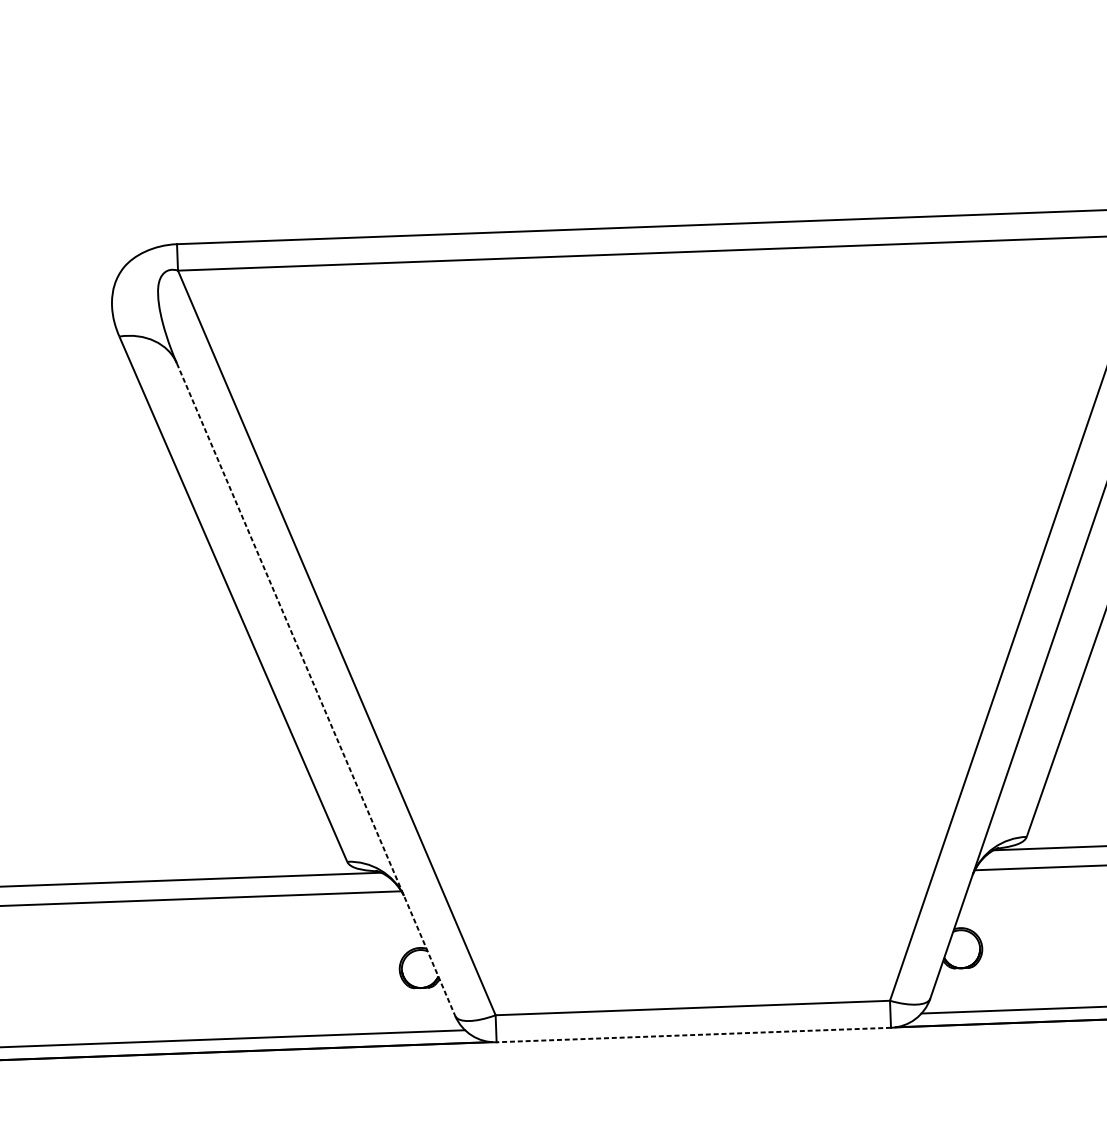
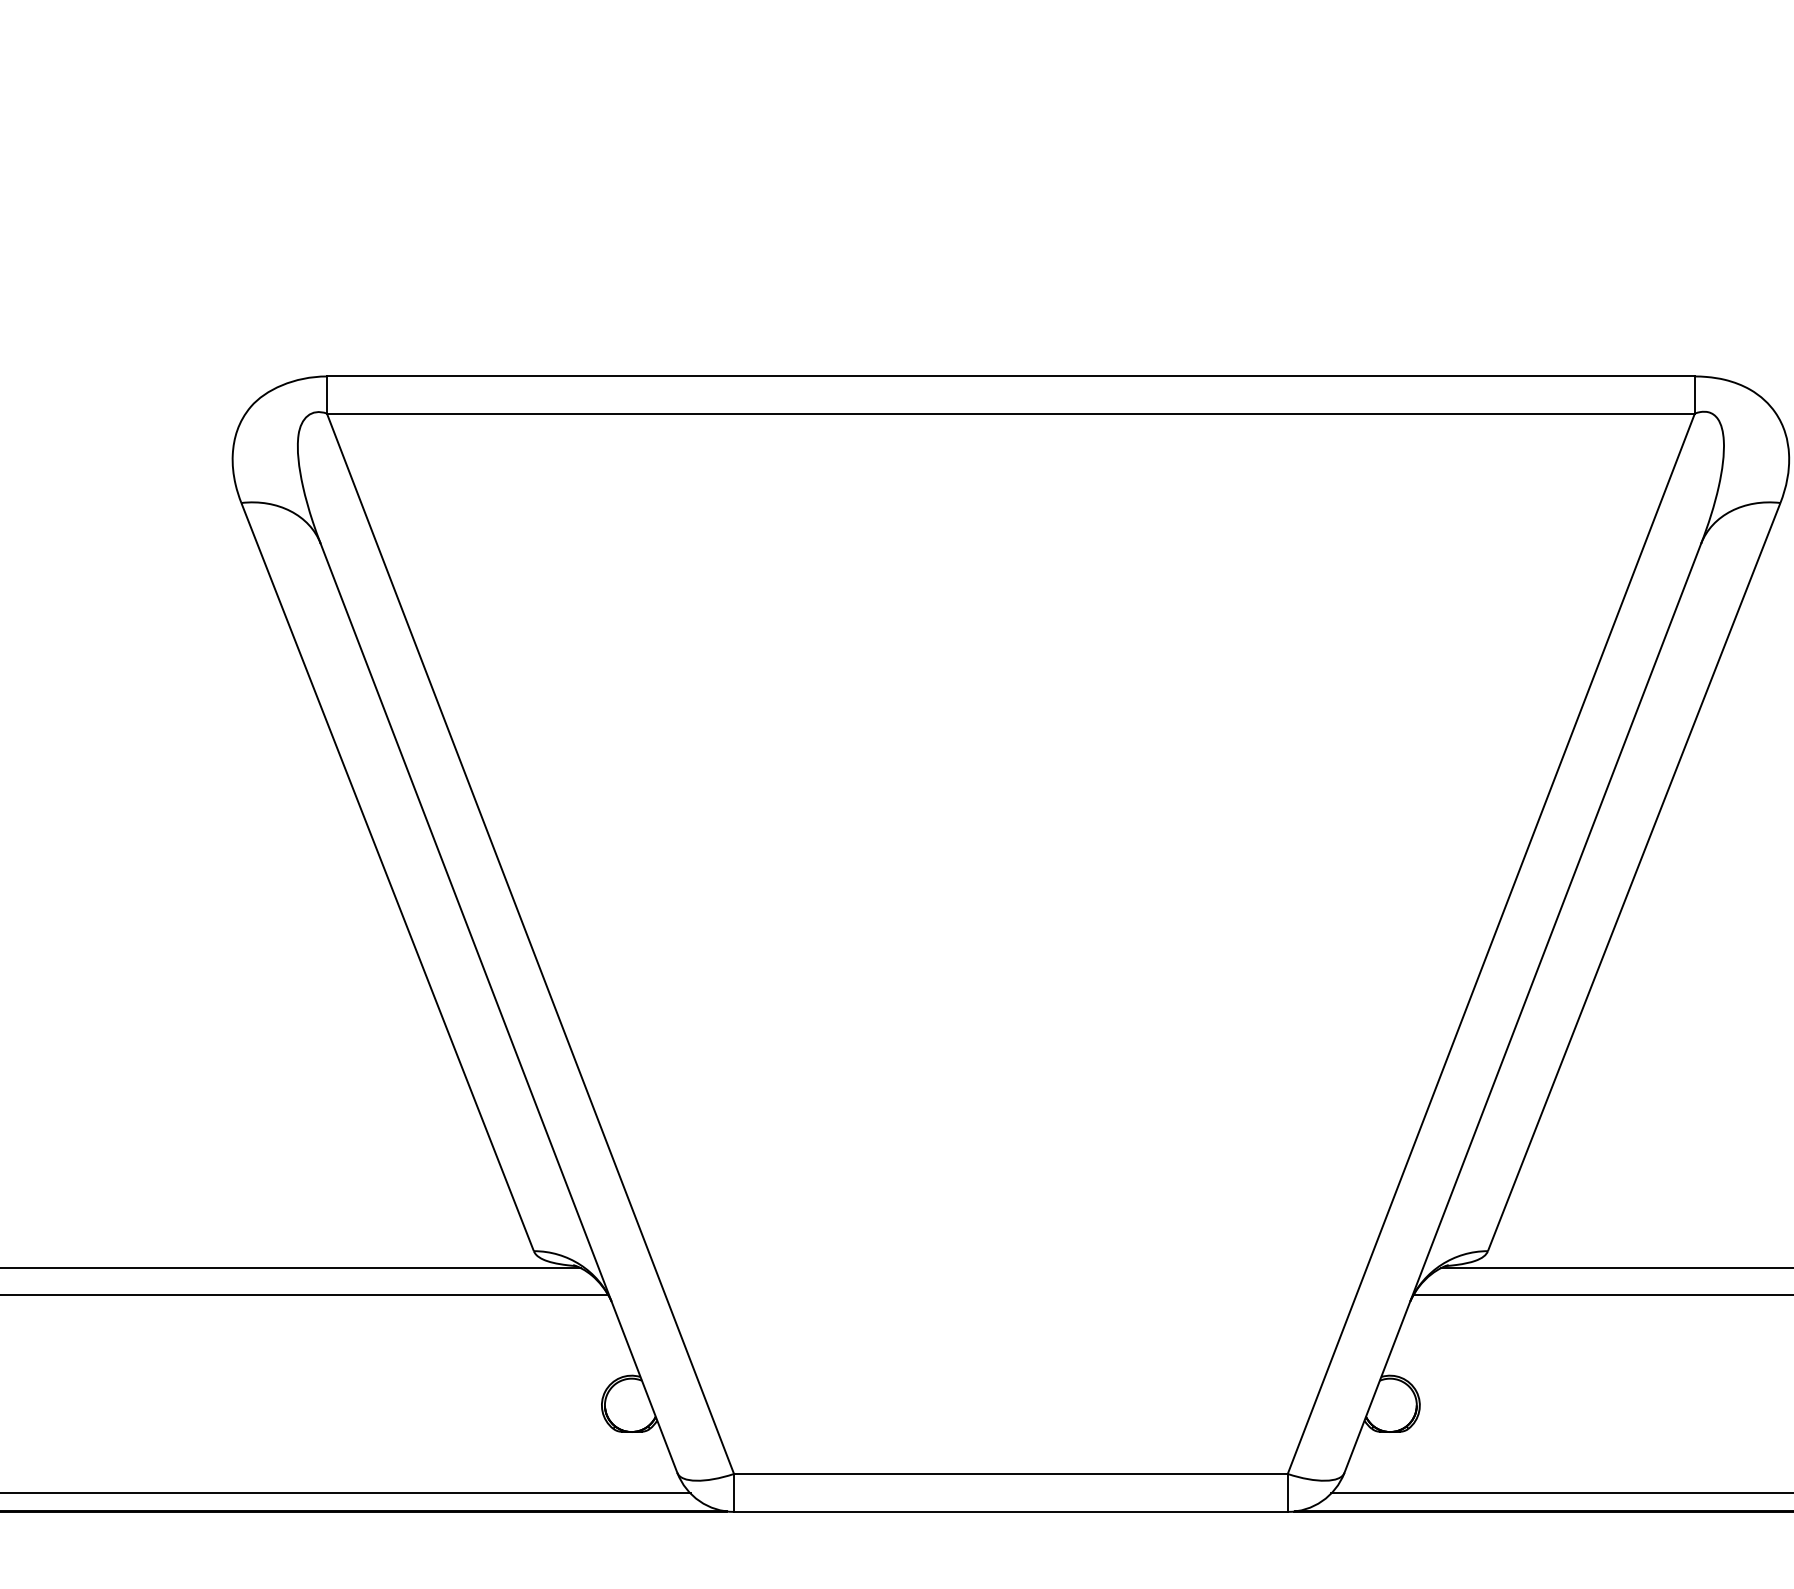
line: (316, 689) -> (499, 1008), dashed -> solid
line: (693, 1034) -> (1010, 1511), dashed -> solid

